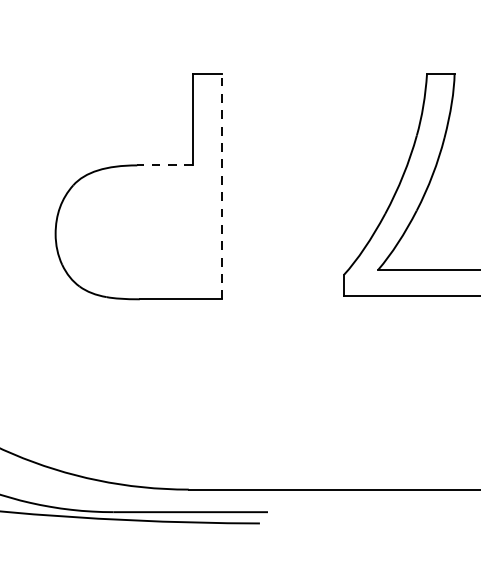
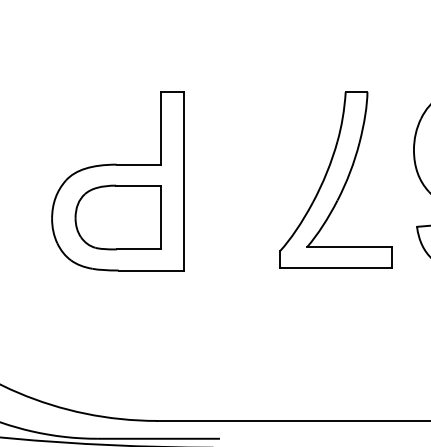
line: (164, 165) -> (138, 164), dashed -> solid
line: (221, 185) -> (183, 180), dashed -> solid
part: (138, 232) -> (117, 217), added

